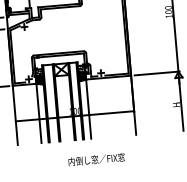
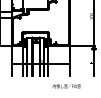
text: (96, 159) -> (66, 86), moved

